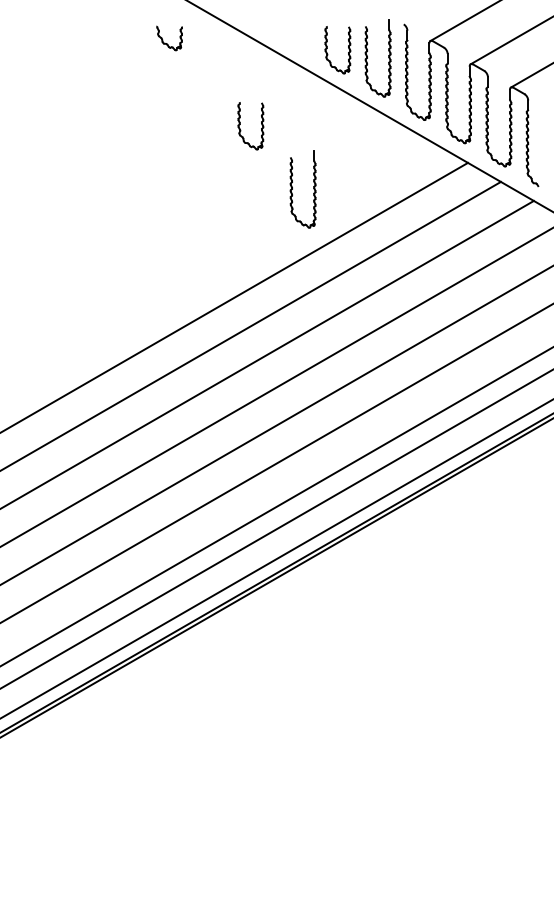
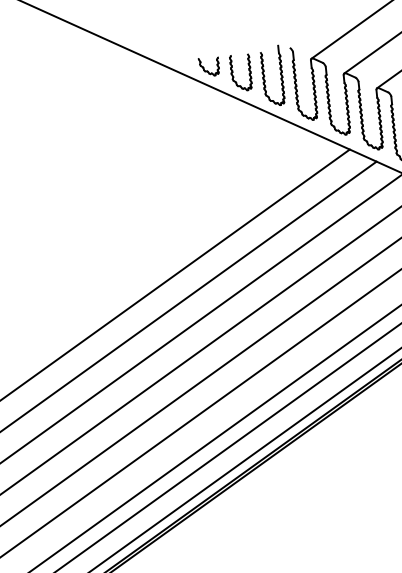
part: (169, 38) -> (209, 66), moved
part: (241, 130) -> (173, 142), removed
part: (292, 189) -> (216, 183), removed

